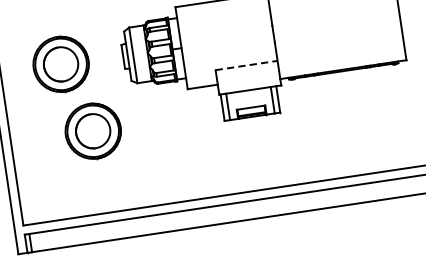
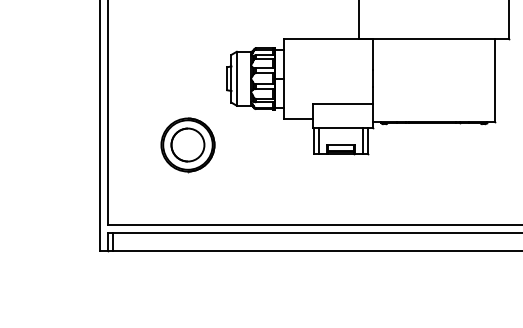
part: (60, 64) -> (166, 77), removed
line: (247, 65) -> (343, 104), dashed -> solid

